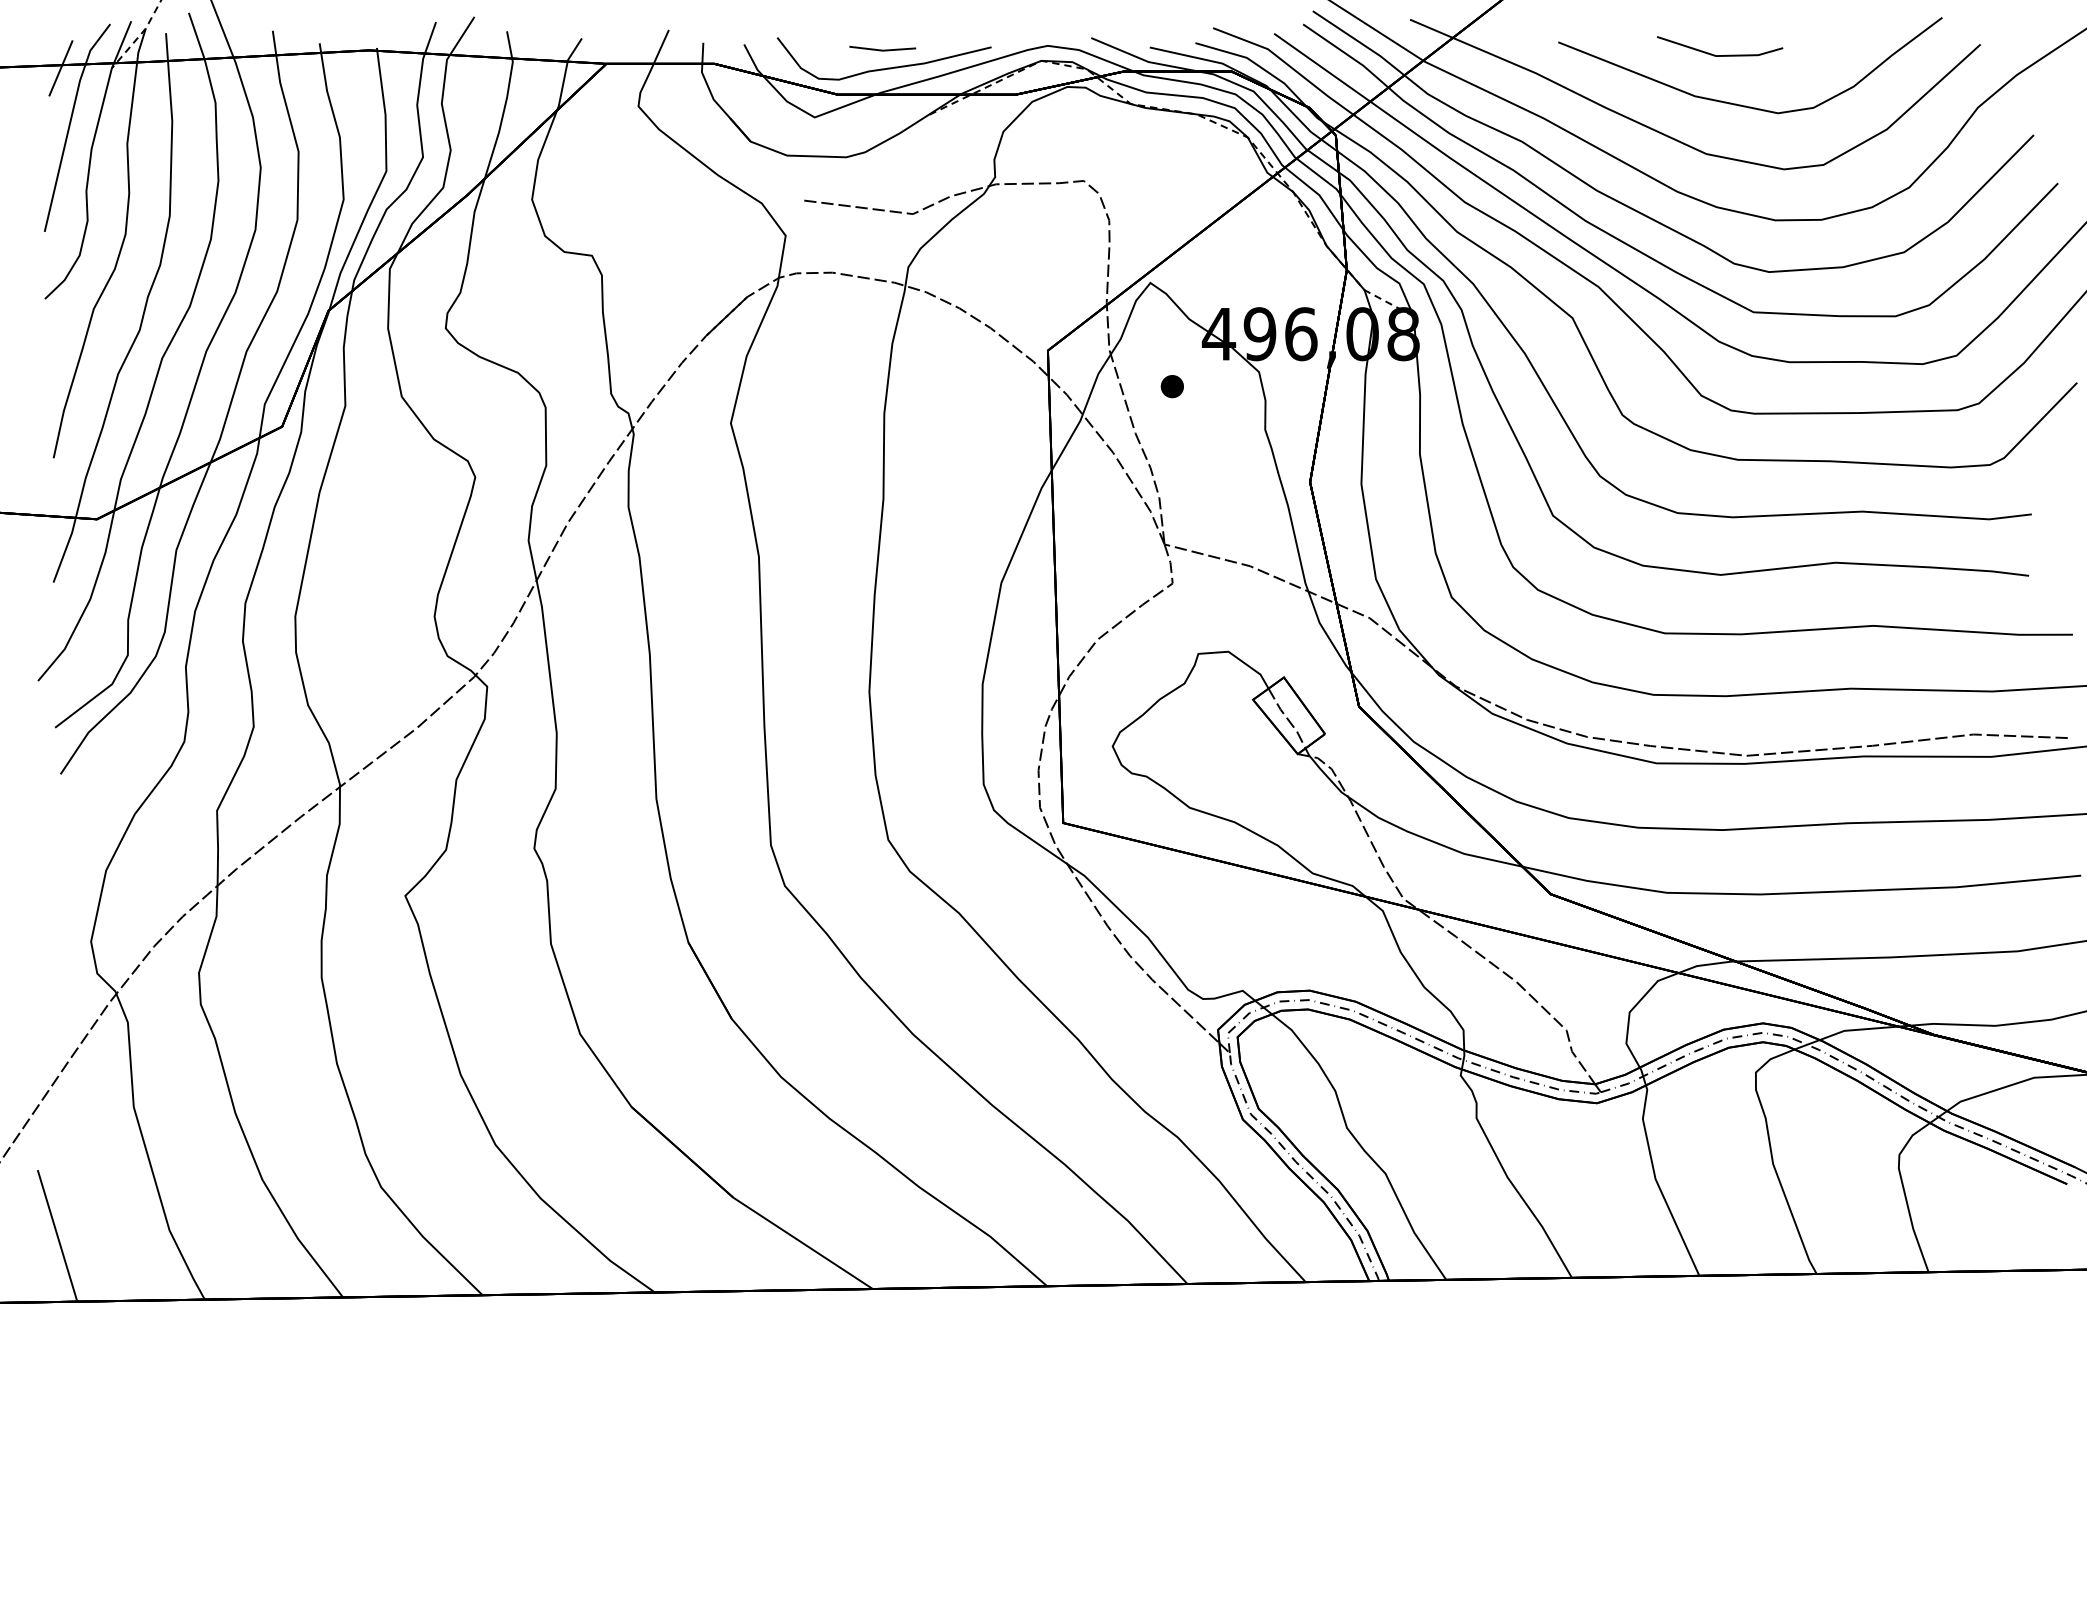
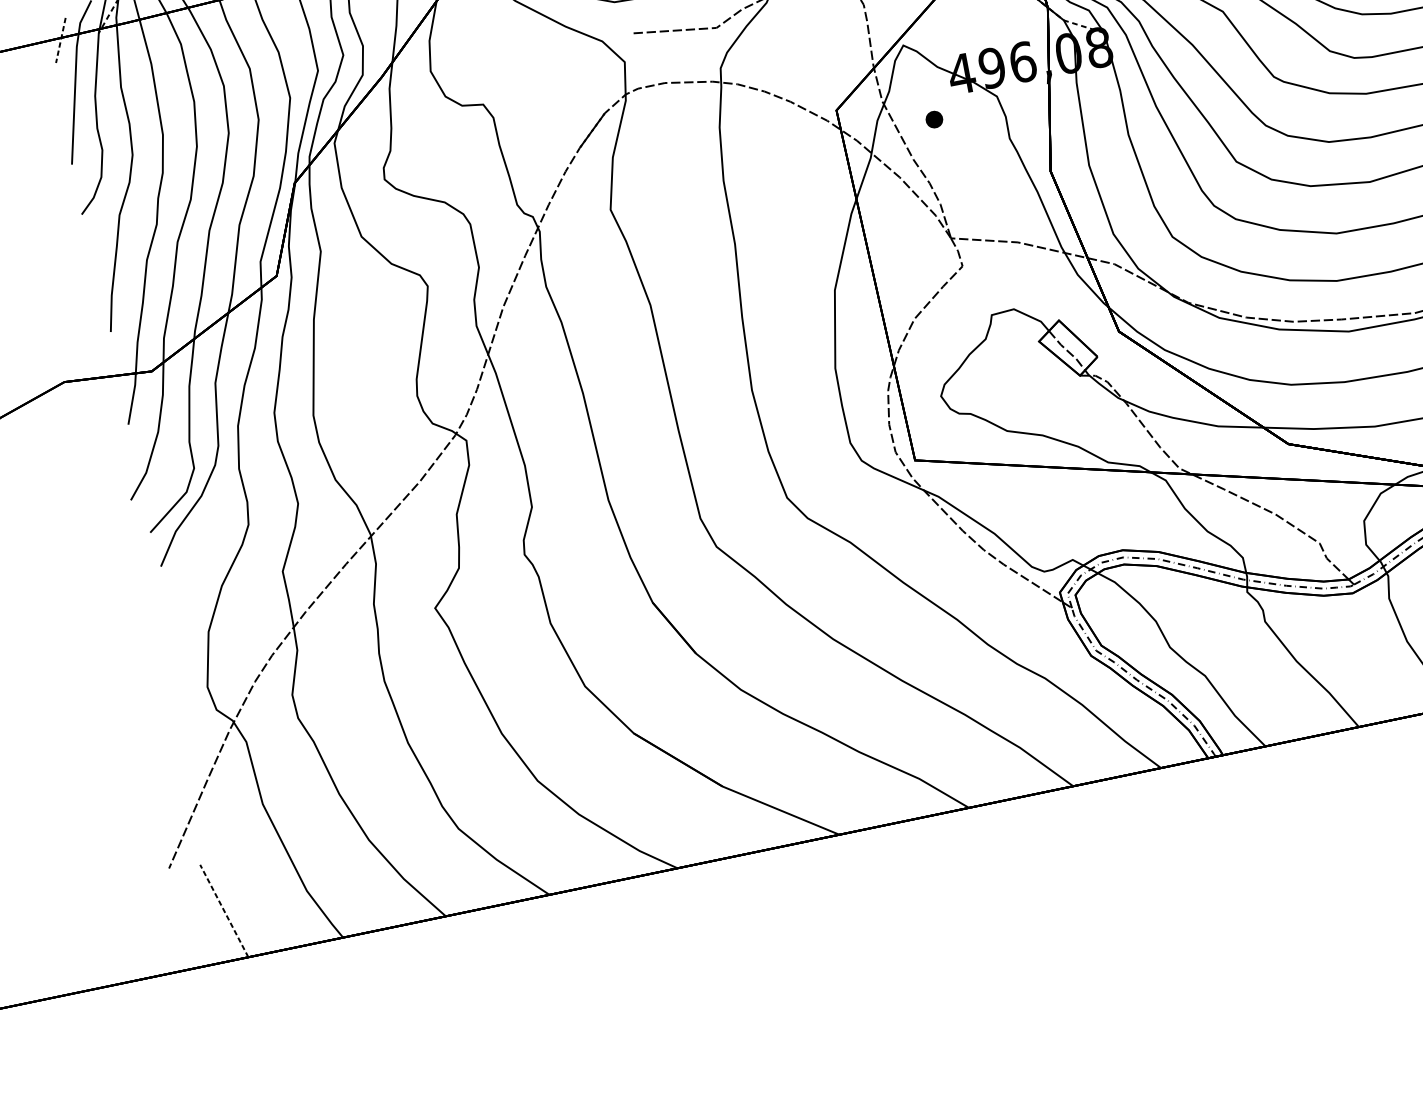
line: (60, 68) -> (60, 40), solid -> dashed
line: (57, 1235) -> (224, 910), solid -> dashed

